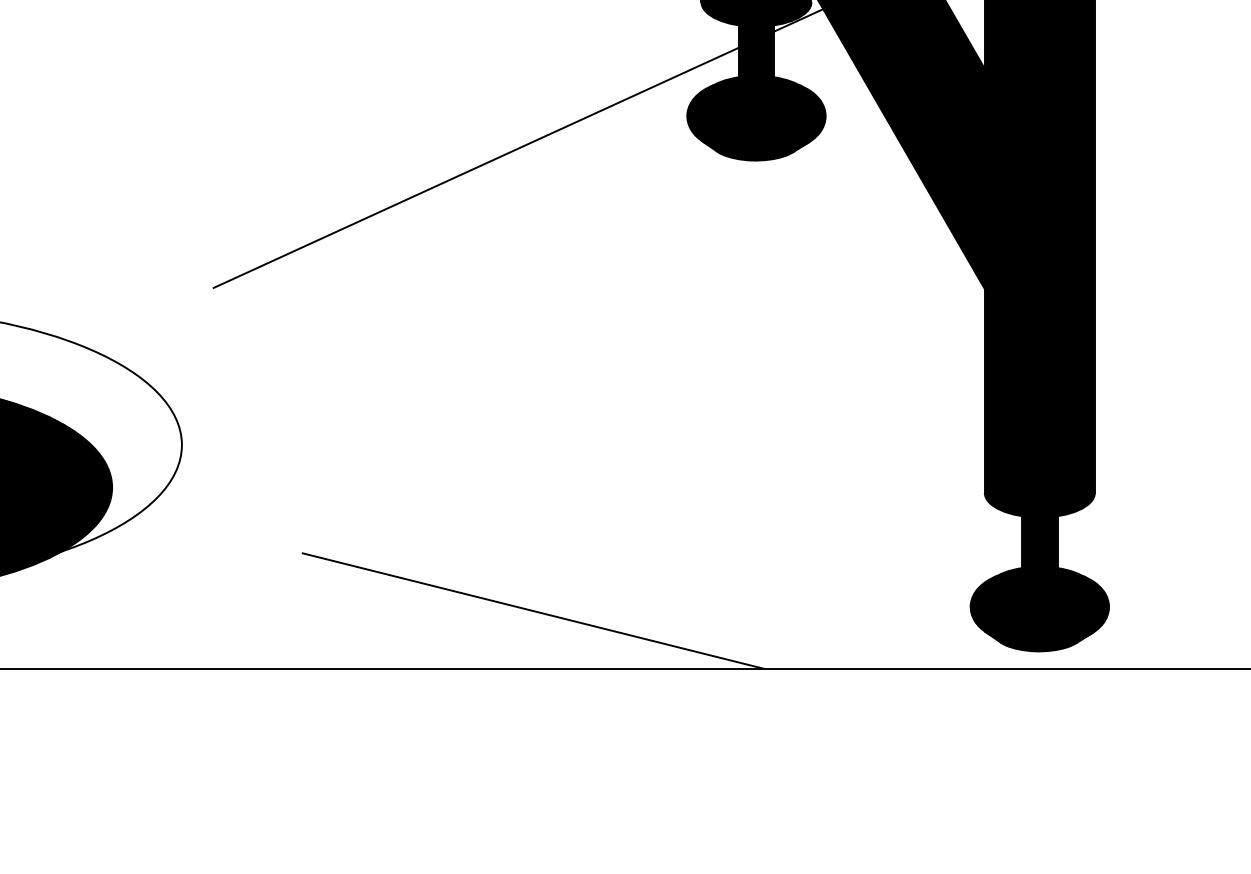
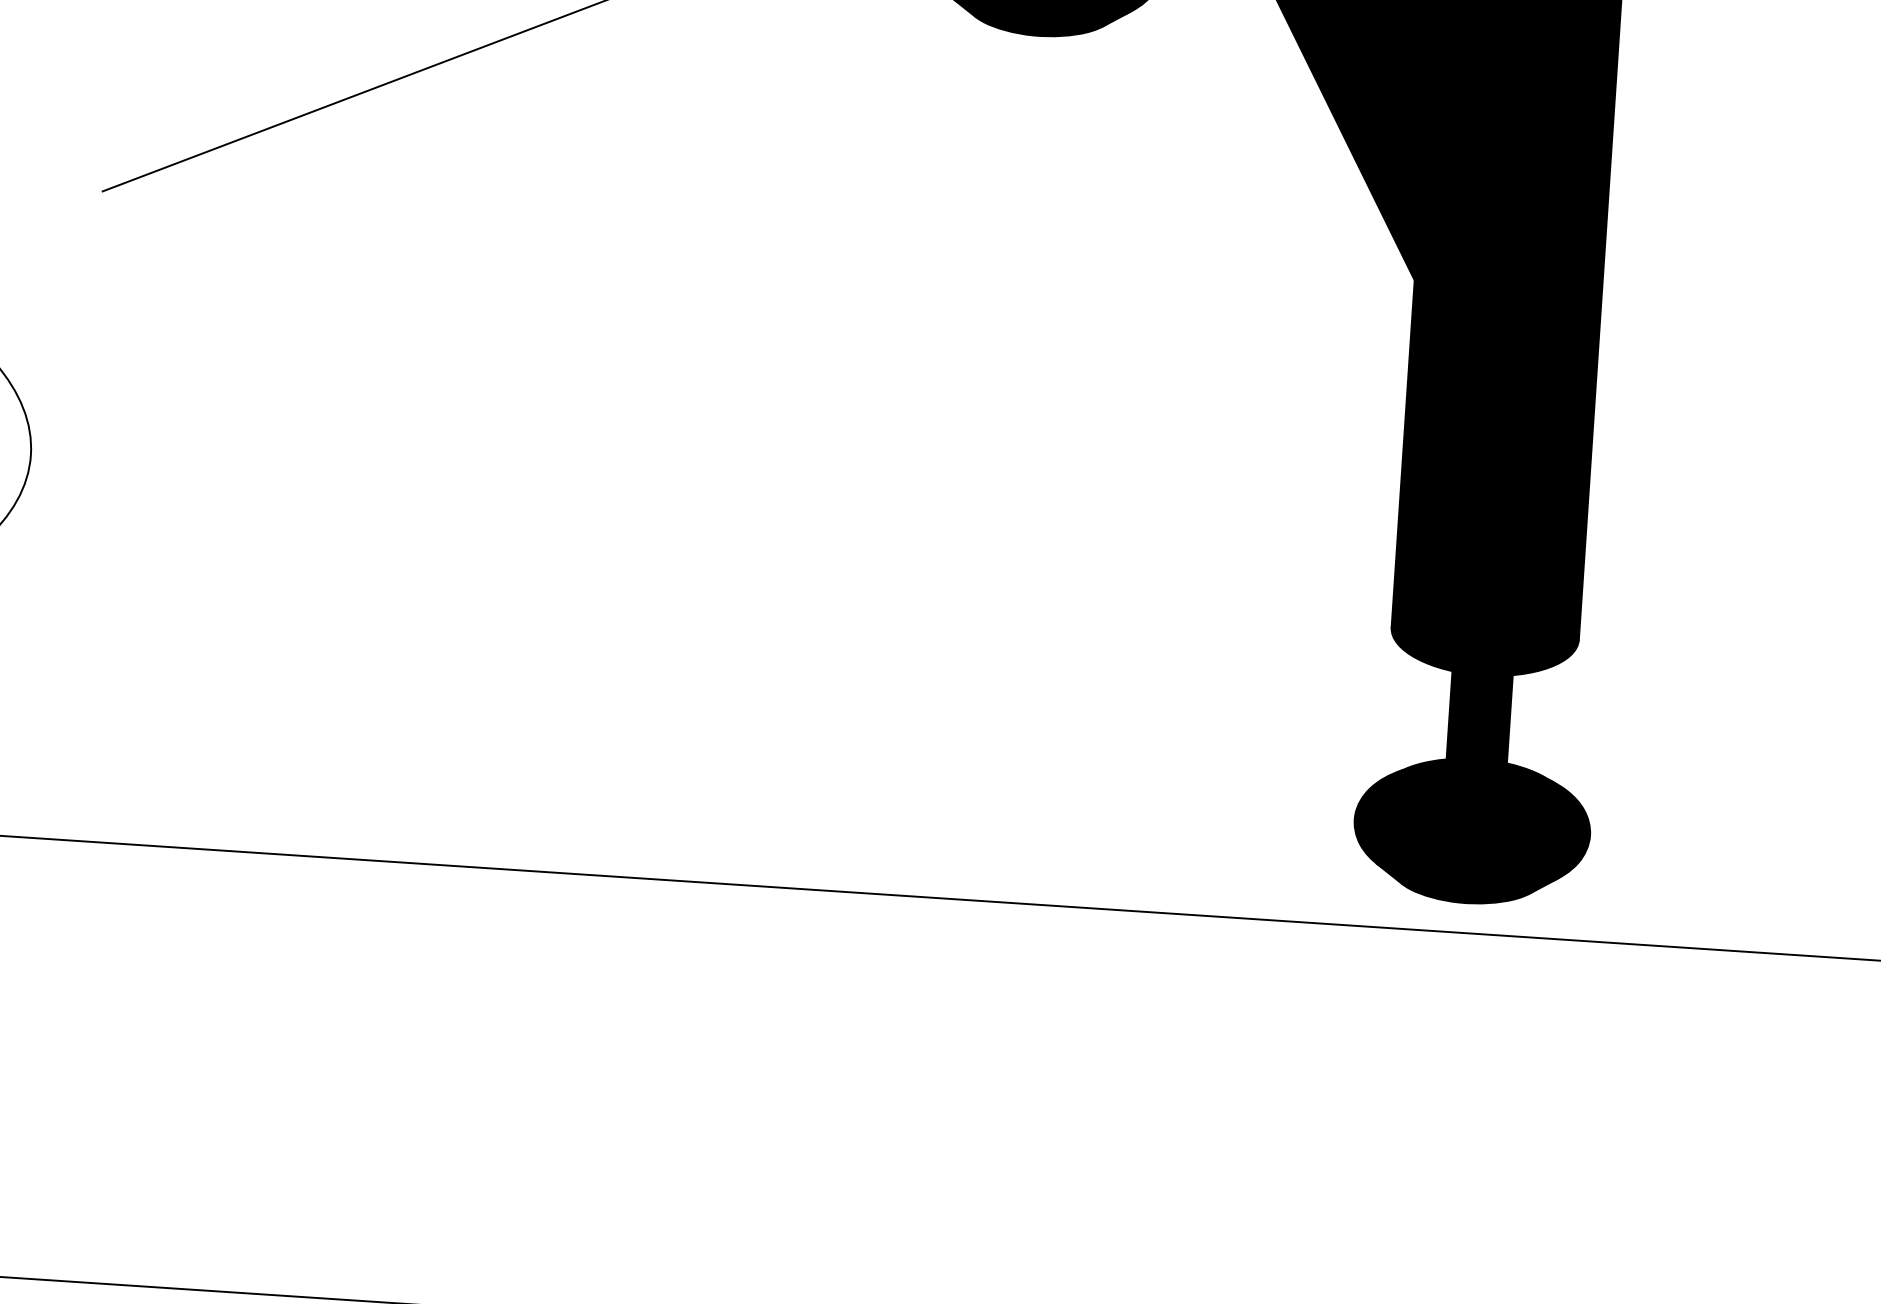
line: (533, 611) -> (610, 778), removed

